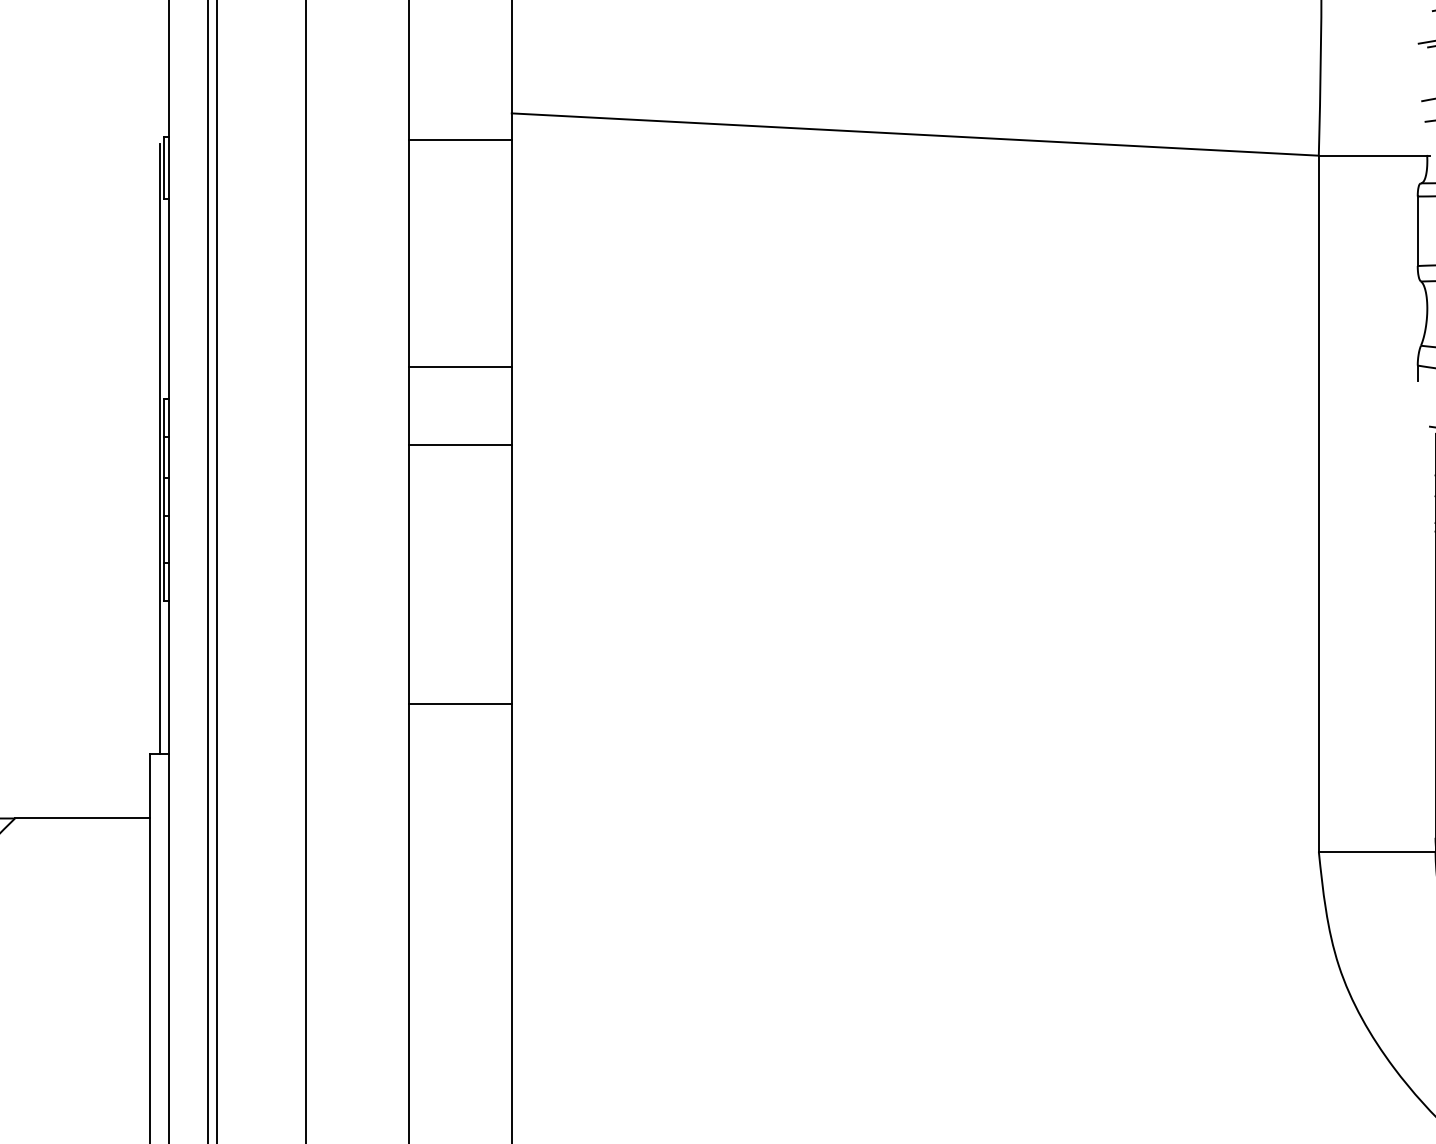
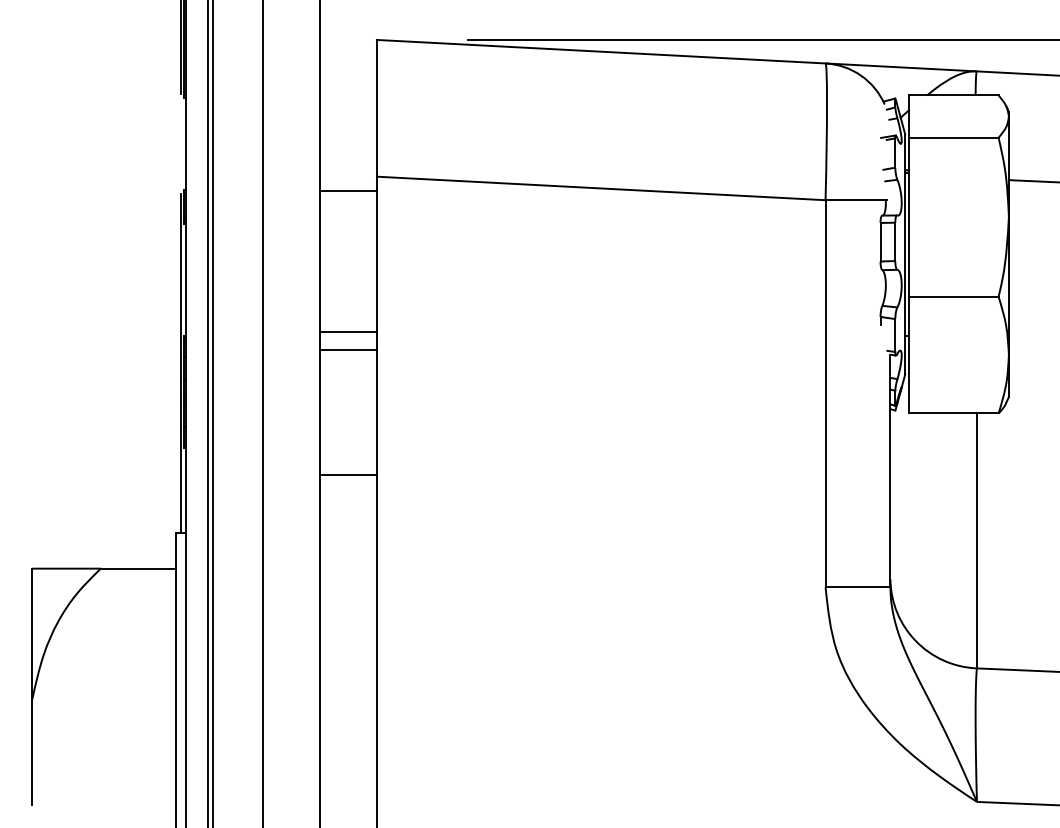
line: (458, 366) -> (347, 350), moved
line: (458, 445) -> (347, 332), moved
line: (458, 703) -> (347, 474), moved

